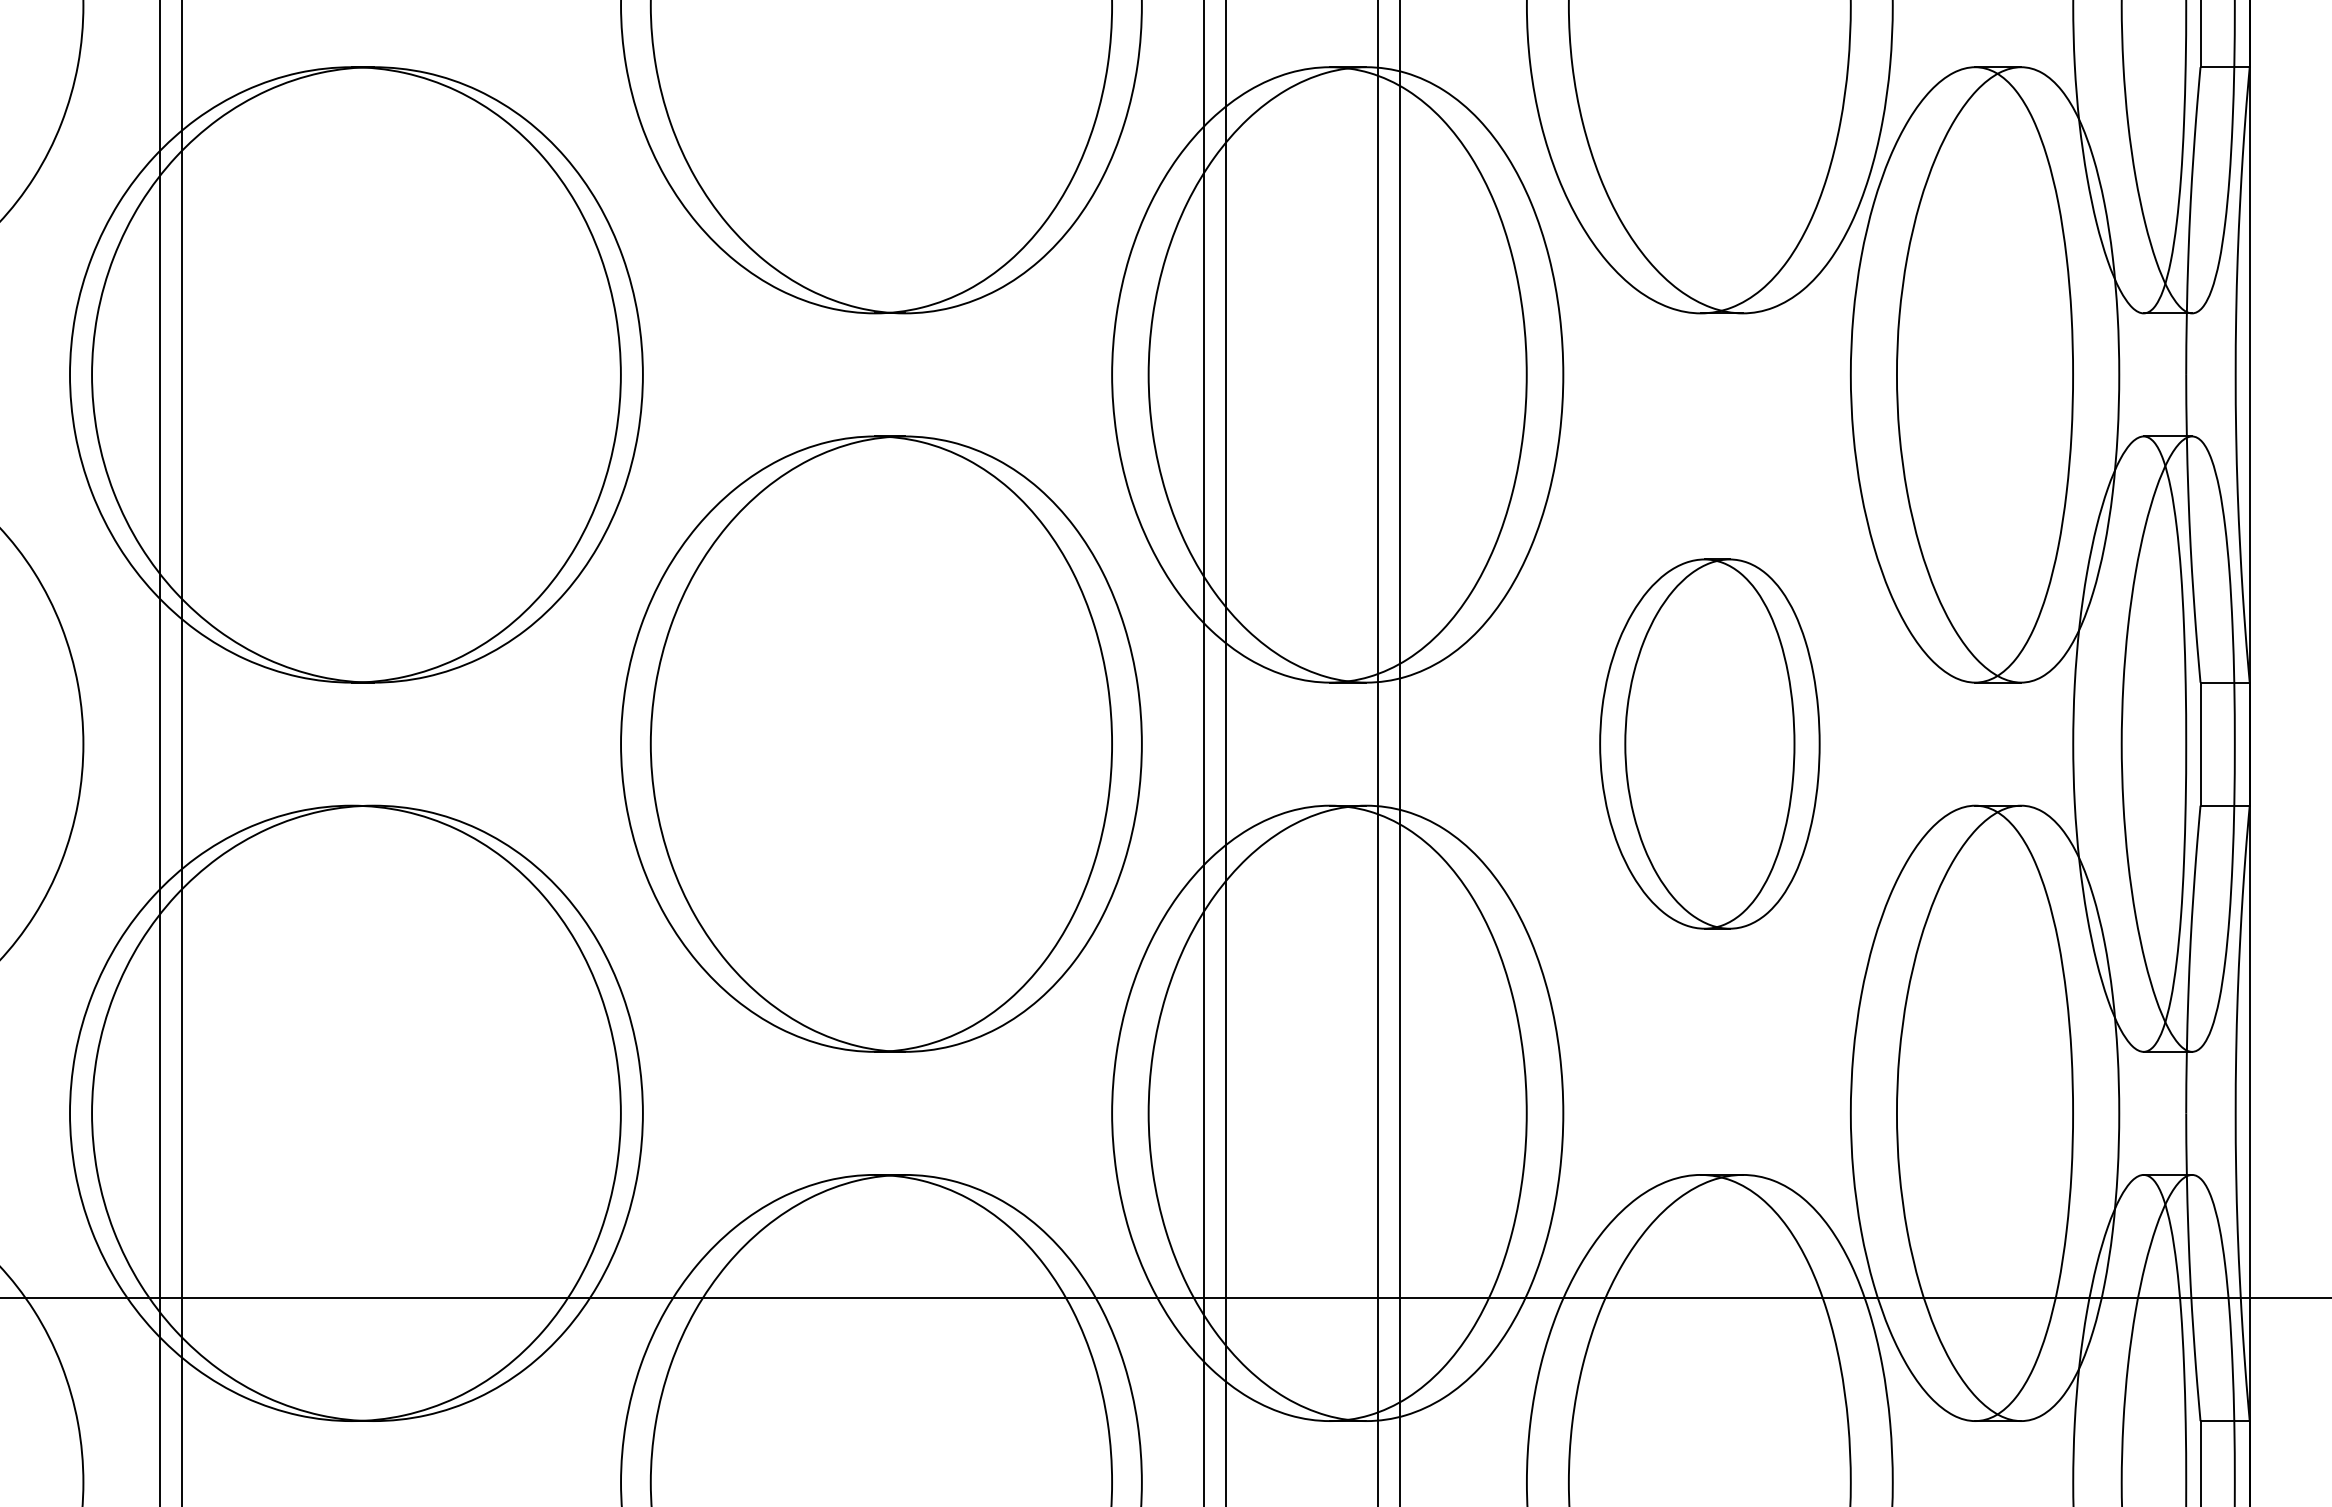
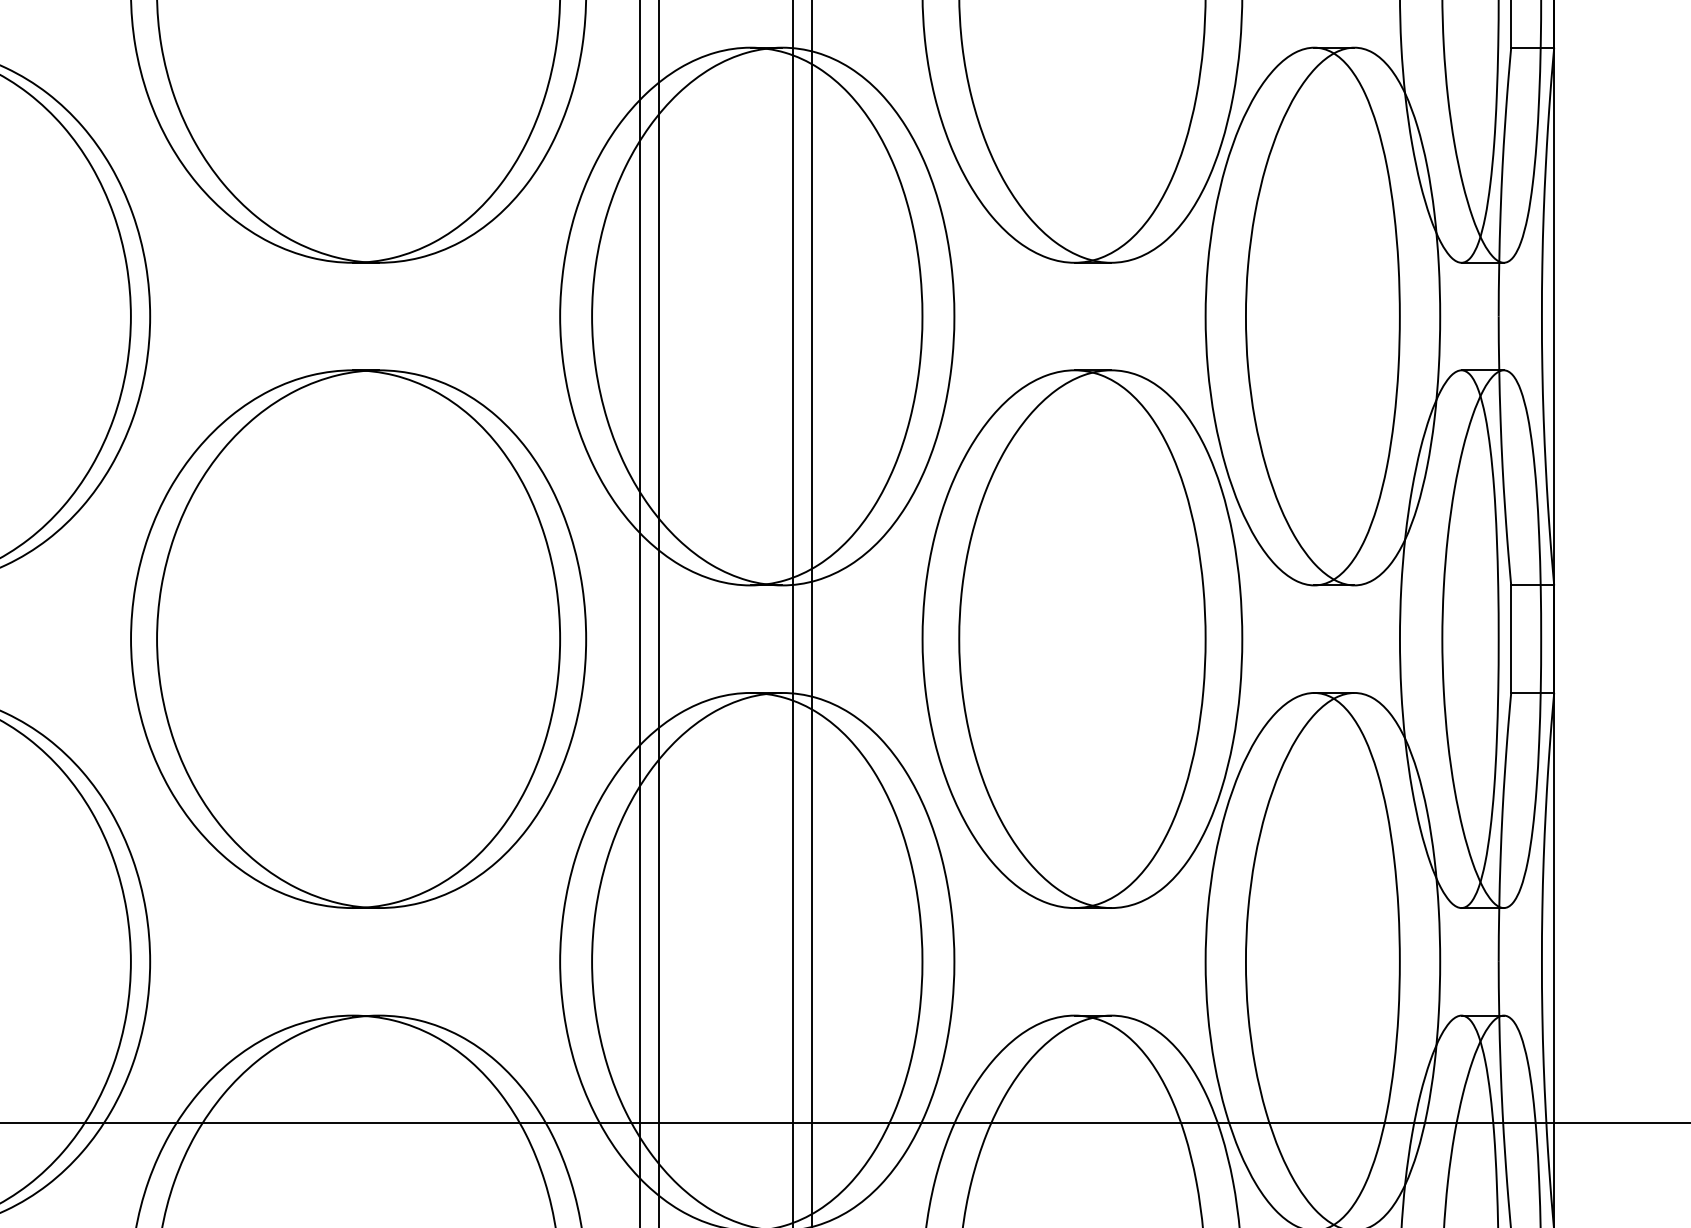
part: (1709, 743) -> (1082, 638), size x1.67

